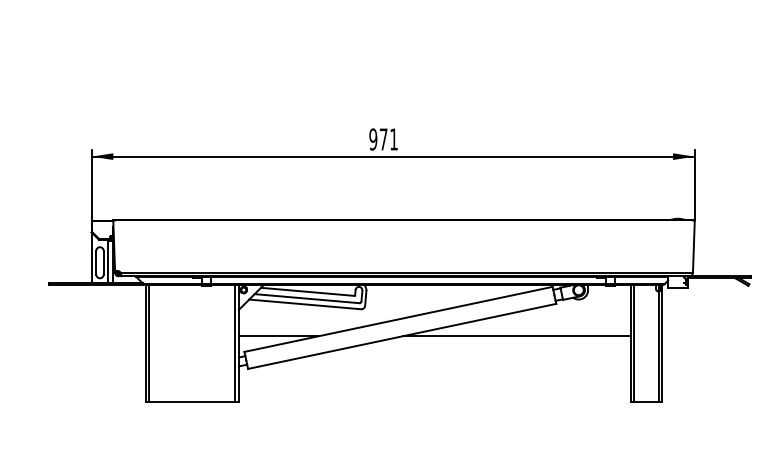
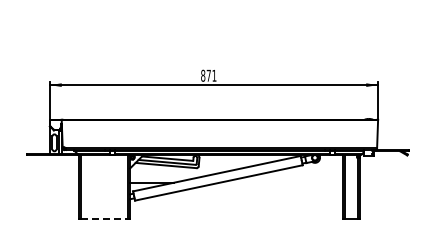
text: (373, 138) -> (203, 75), 971 -> 871
line: (517, 335) -> (281, 182), removed
line: (193, 401) -> (105, 218), solid -> dashed

